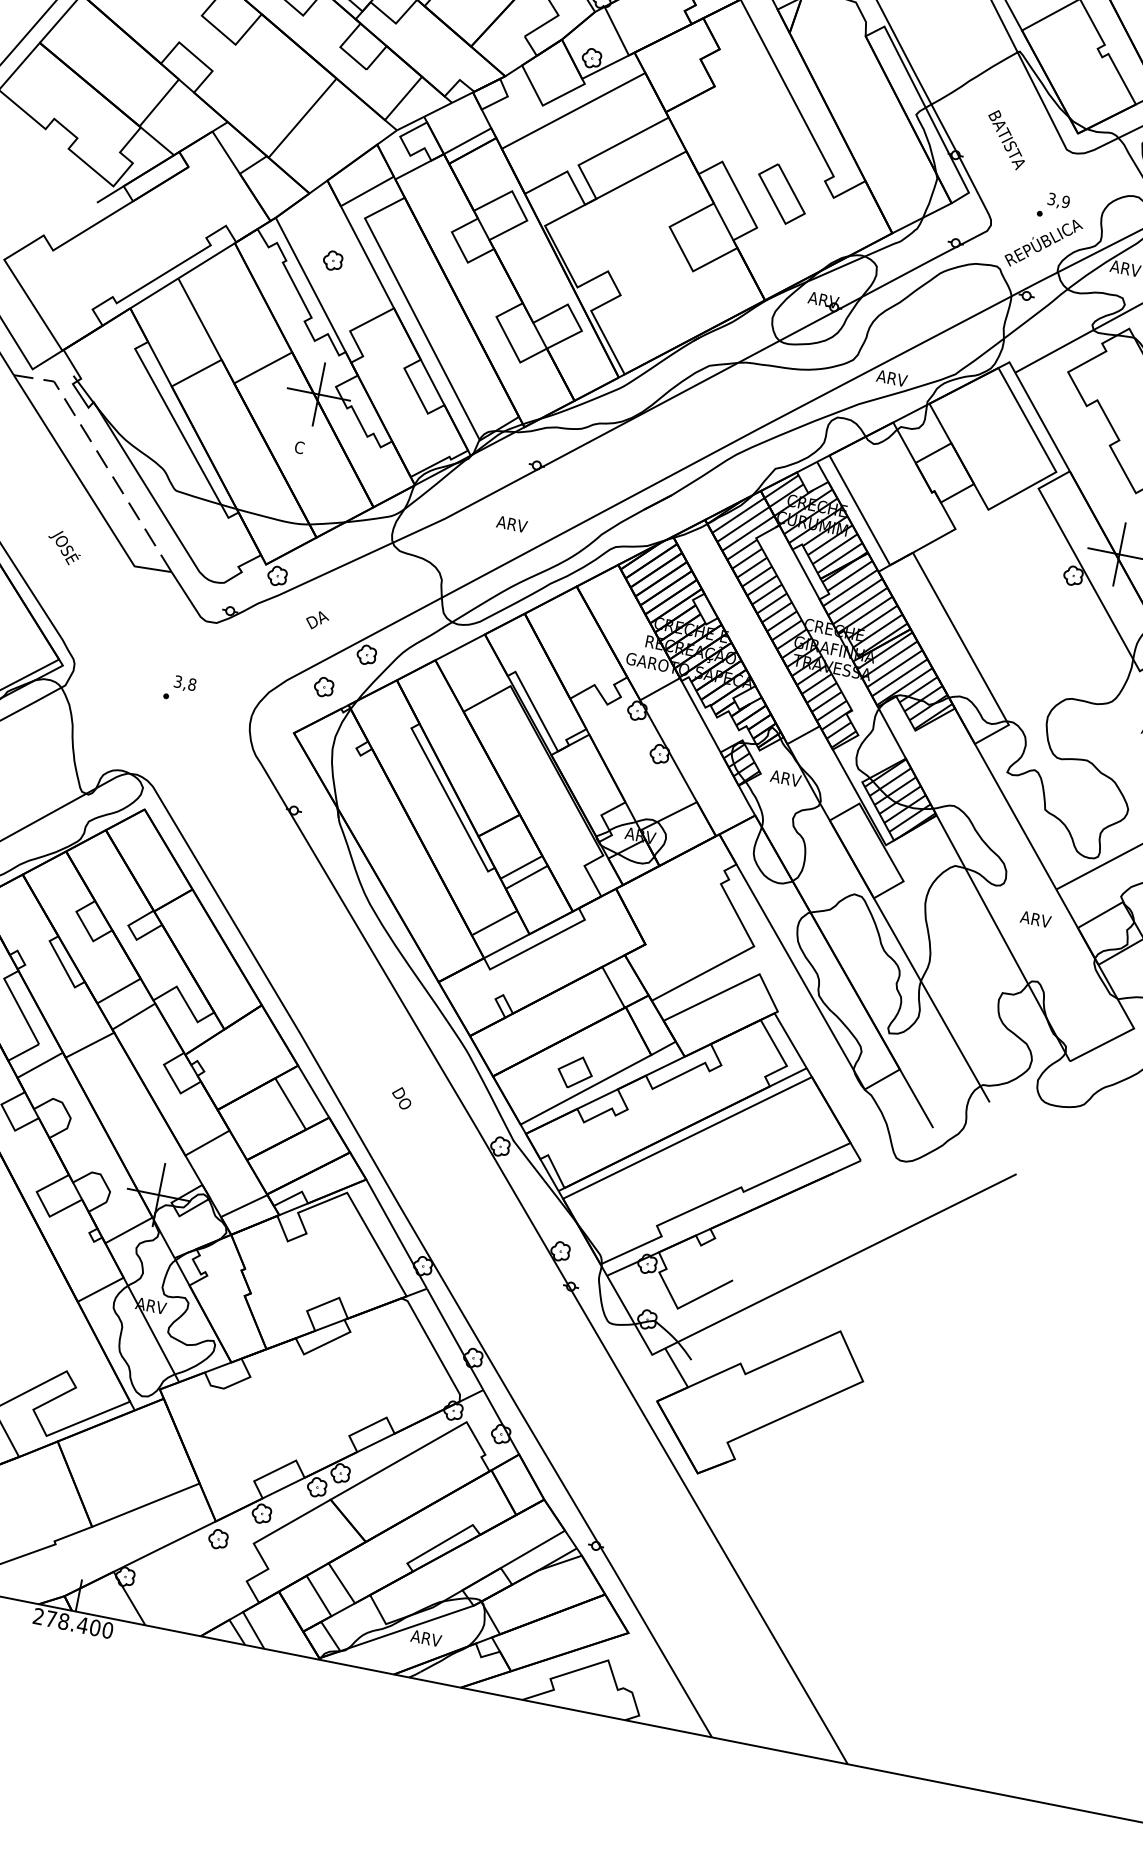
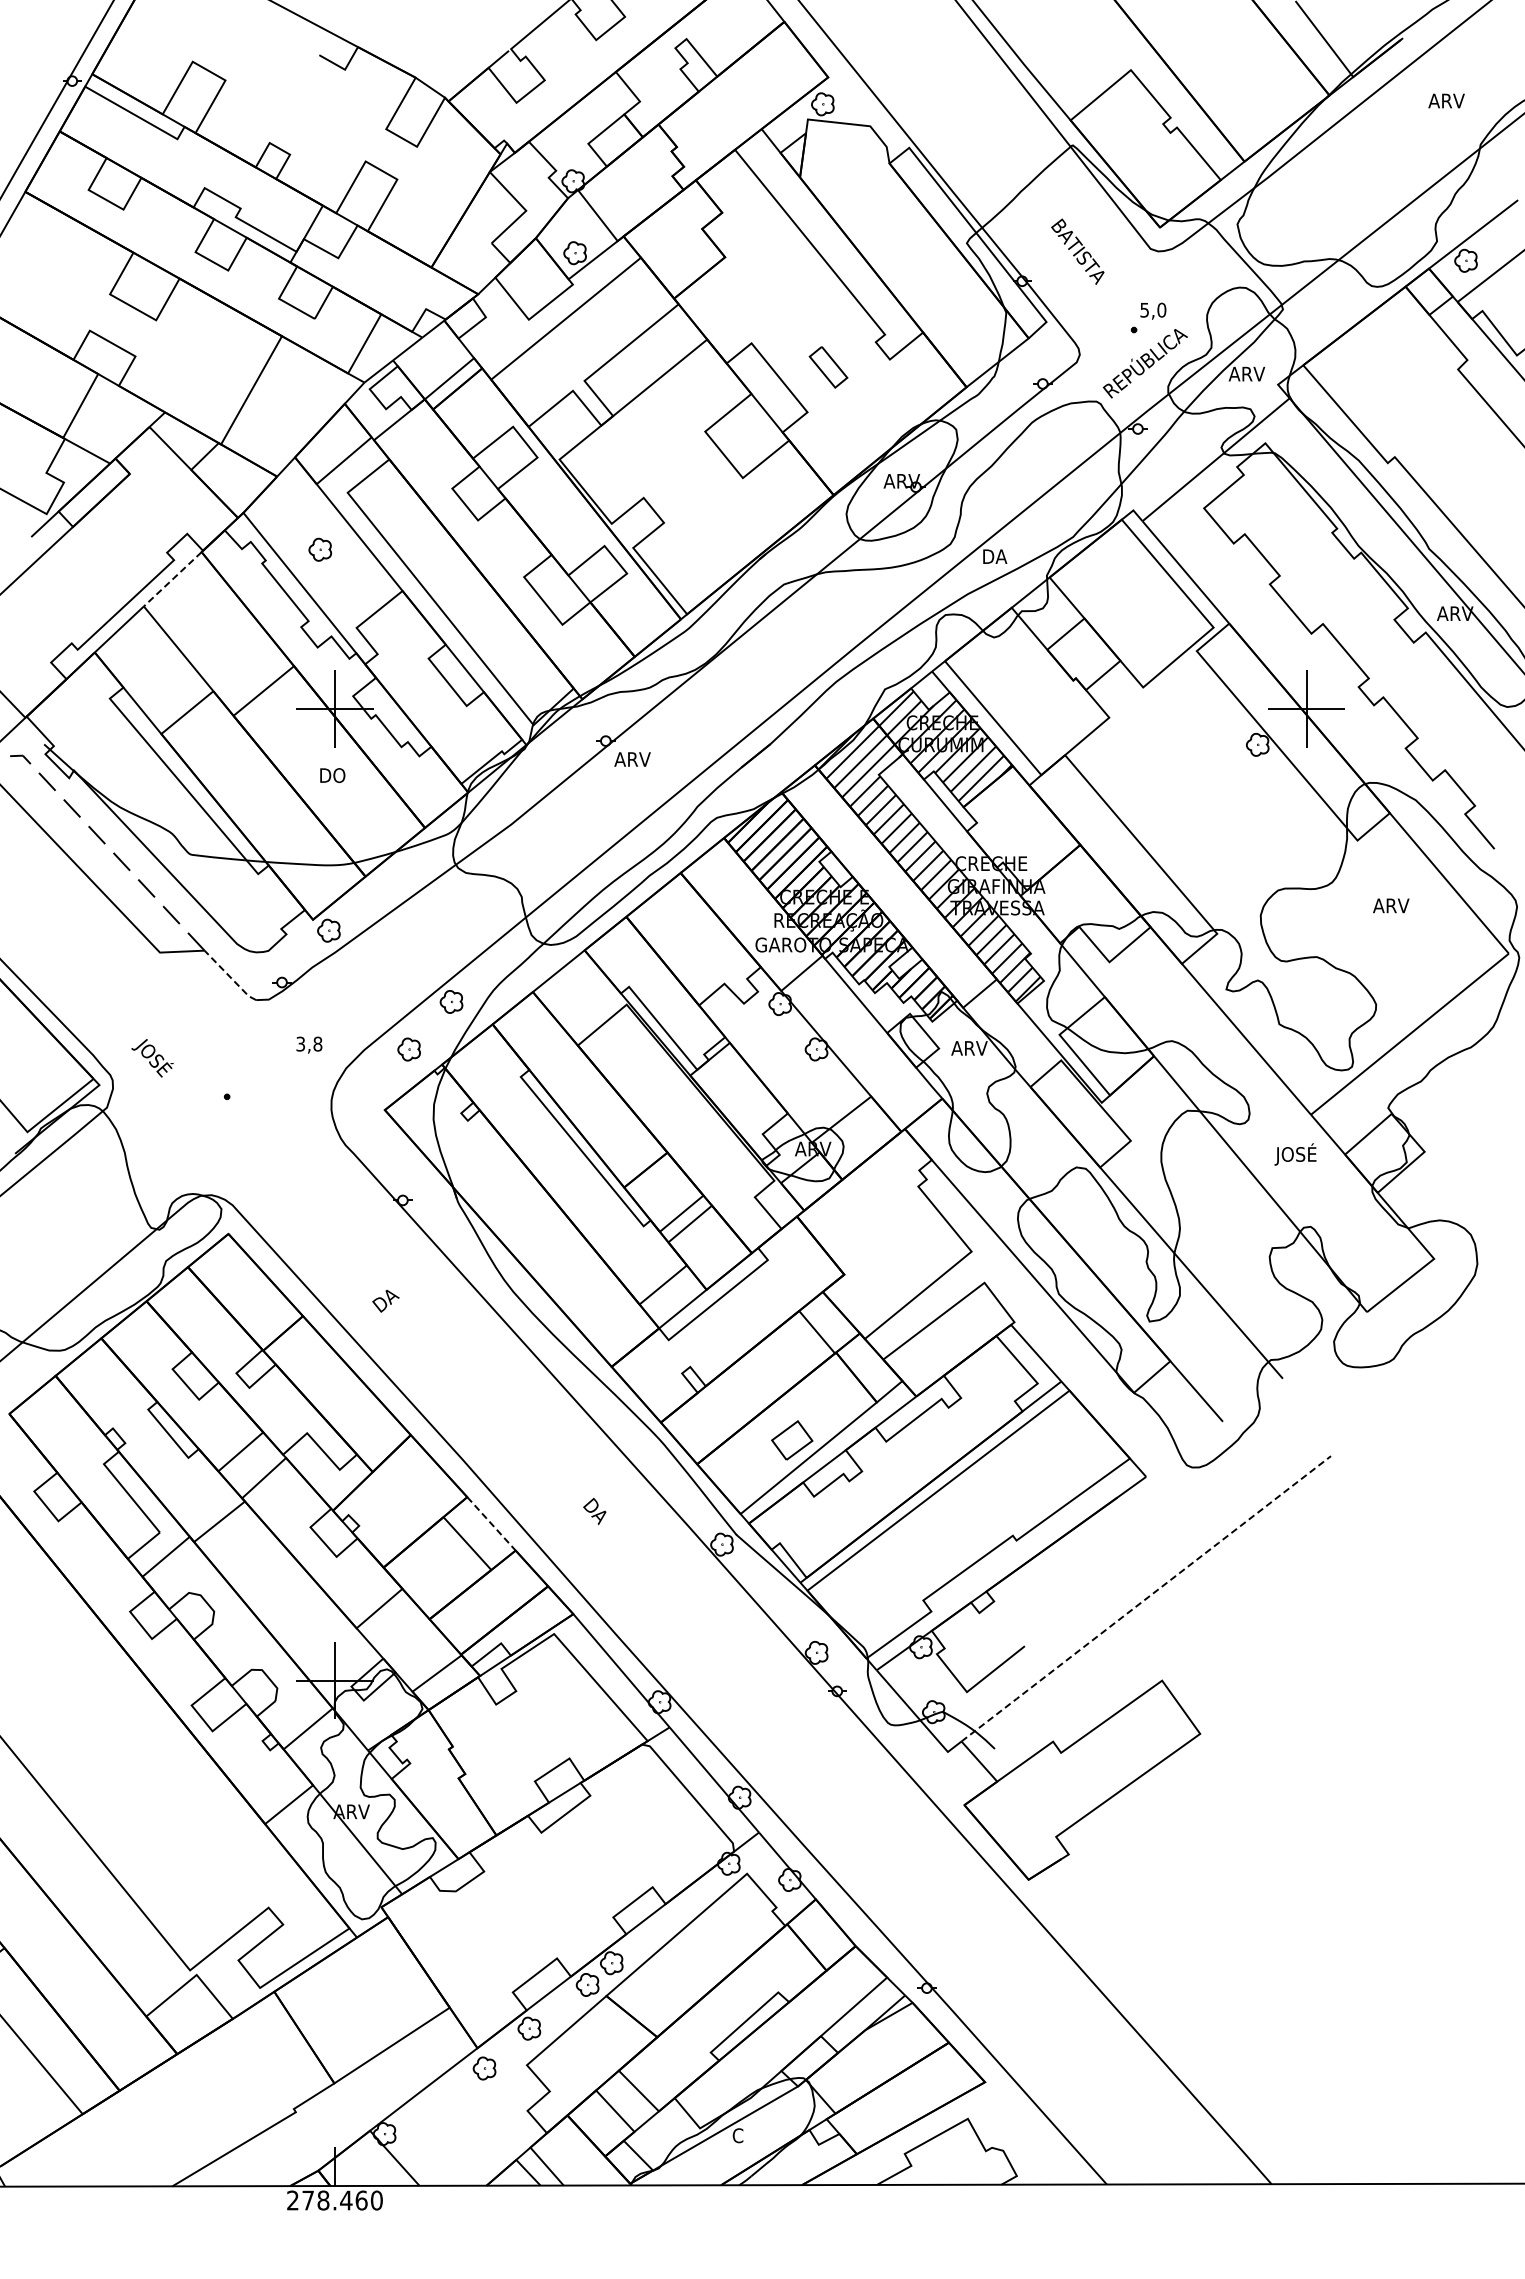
part: (781, 194) -> (828, 367), size x0.6
text: (1059, 200) -> (1153, 309), 3,9 -> 5,0
line: (206, 260) -> (172, 579), solid -> dashed
text: (891, 378) -> (999, 556), ARV -> DA
text: (305, 448) -> (332, 775), C -> DO
text: (511, 524) -> (632, 759), moved
text: (64, 547) -> (152, 1058), moved
line: (188, 598) -> (230, 977), solid -> dashed
hatch: (863, 608) -> (1020, 831), removed
text: (317, 619) -> (385, 1300), moved
hatch: (905, 679) -> (1086, 904), removed
text: (185, 683) -> (309, 1044), moved
hatch: (741, 764) -> (914, 1042), removed
hatch: (900, 796) -> (1107, 1042), removed
text: (1037, 919) -> (1295, 1154), ARV -> JOSÉ
line: (313, 1092) -> (491, 1524), solid -> dashed
text: (403, 1104) -> (599, 1517), DO -> DA
line: (841, 1261) -> (1146, 1598), solid -> dashed
text: (95, 1627) -> (361, 2200), 278.400 -> 278.460
text: (426, 1638) -> (750, 2135), ARV -> C

